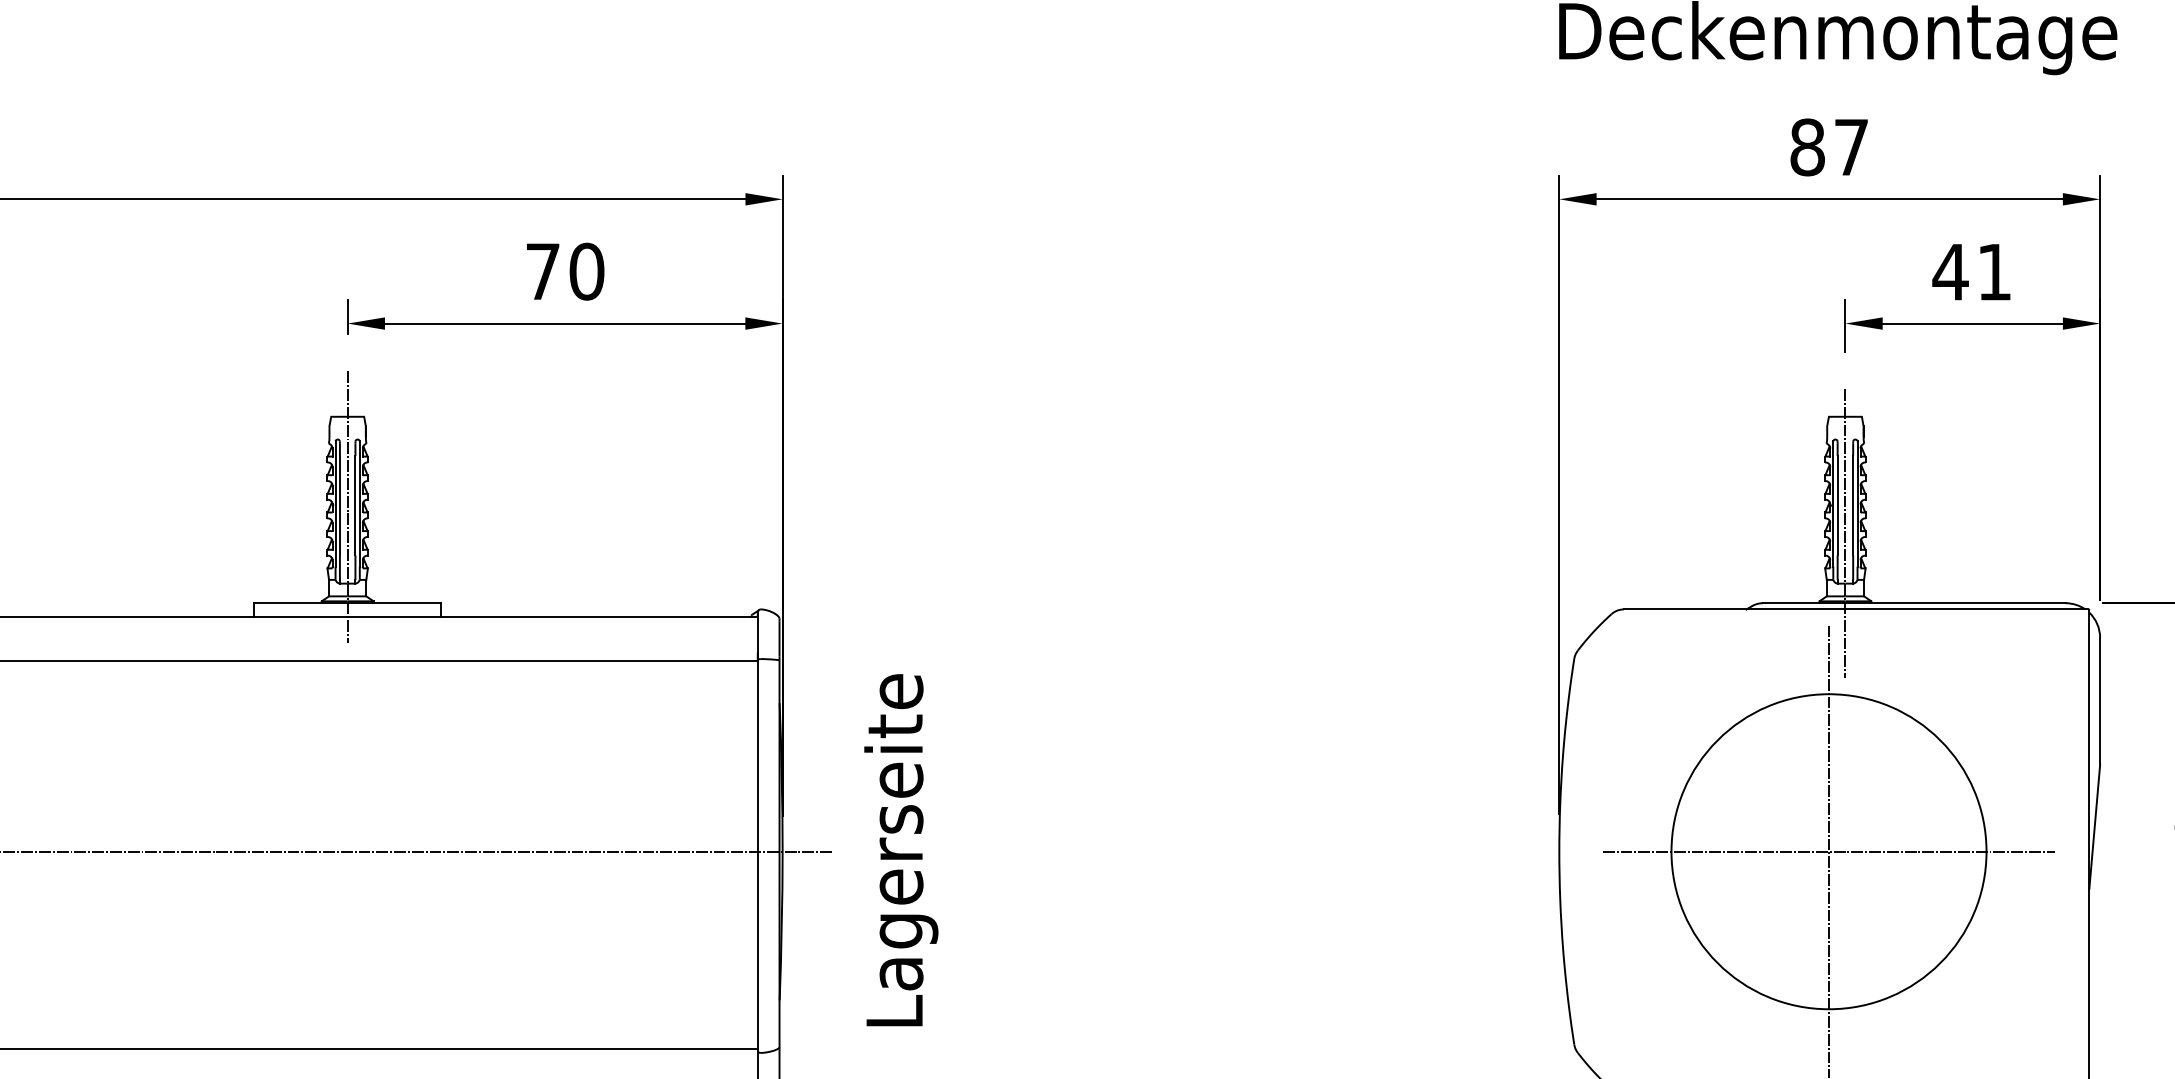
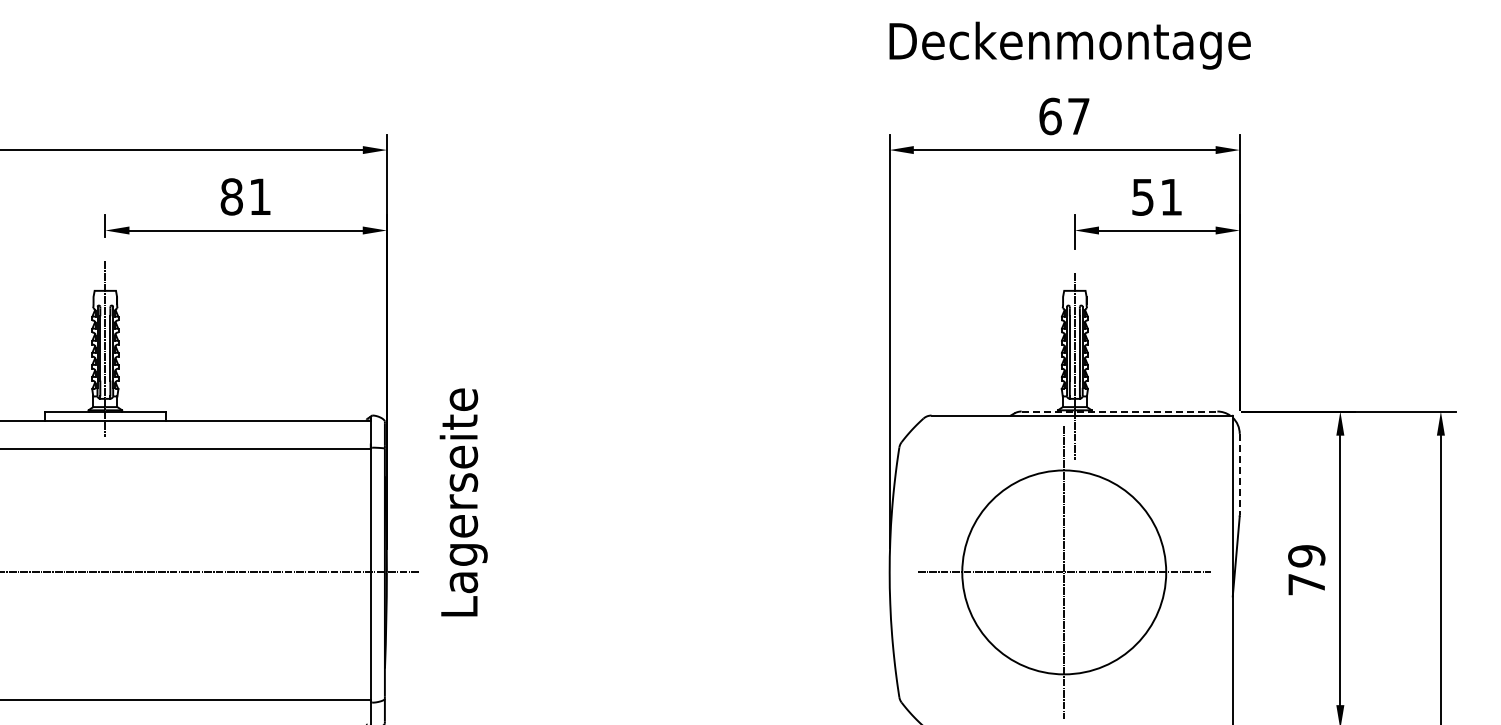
text: (1807, 147) -> (1050, 116), 87 -> 67
text: (564, 271) -> (245, 196), 70 -> 81
text: (1949, 272) -> (1142, 197), 41 -> 51
line: (1914, 603) -> (1119, 411), solid -> dashed
line: (2099, 700) -> (1239, 474), solid -> dashed
text: (900, 850) -> (463, 502), moved

